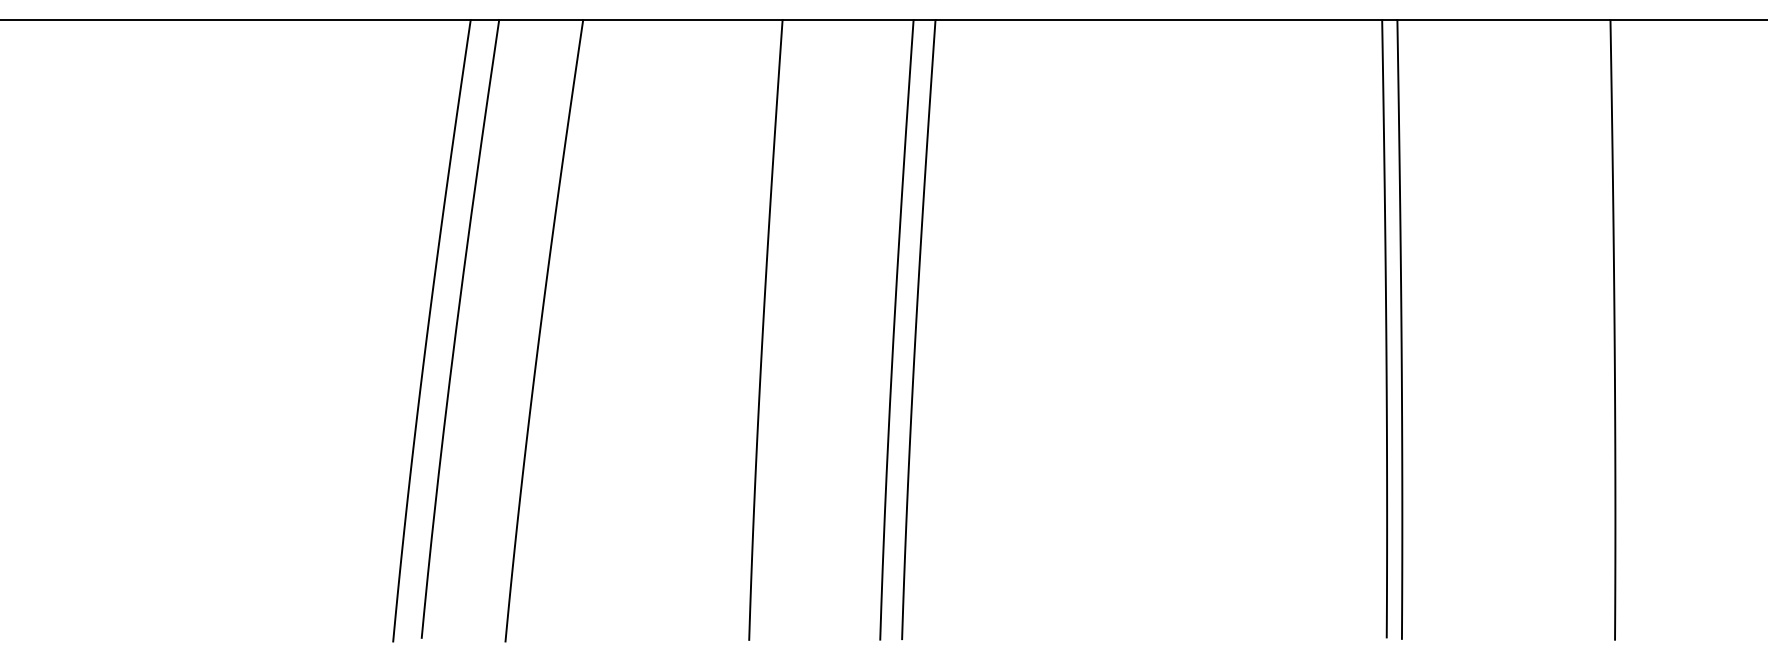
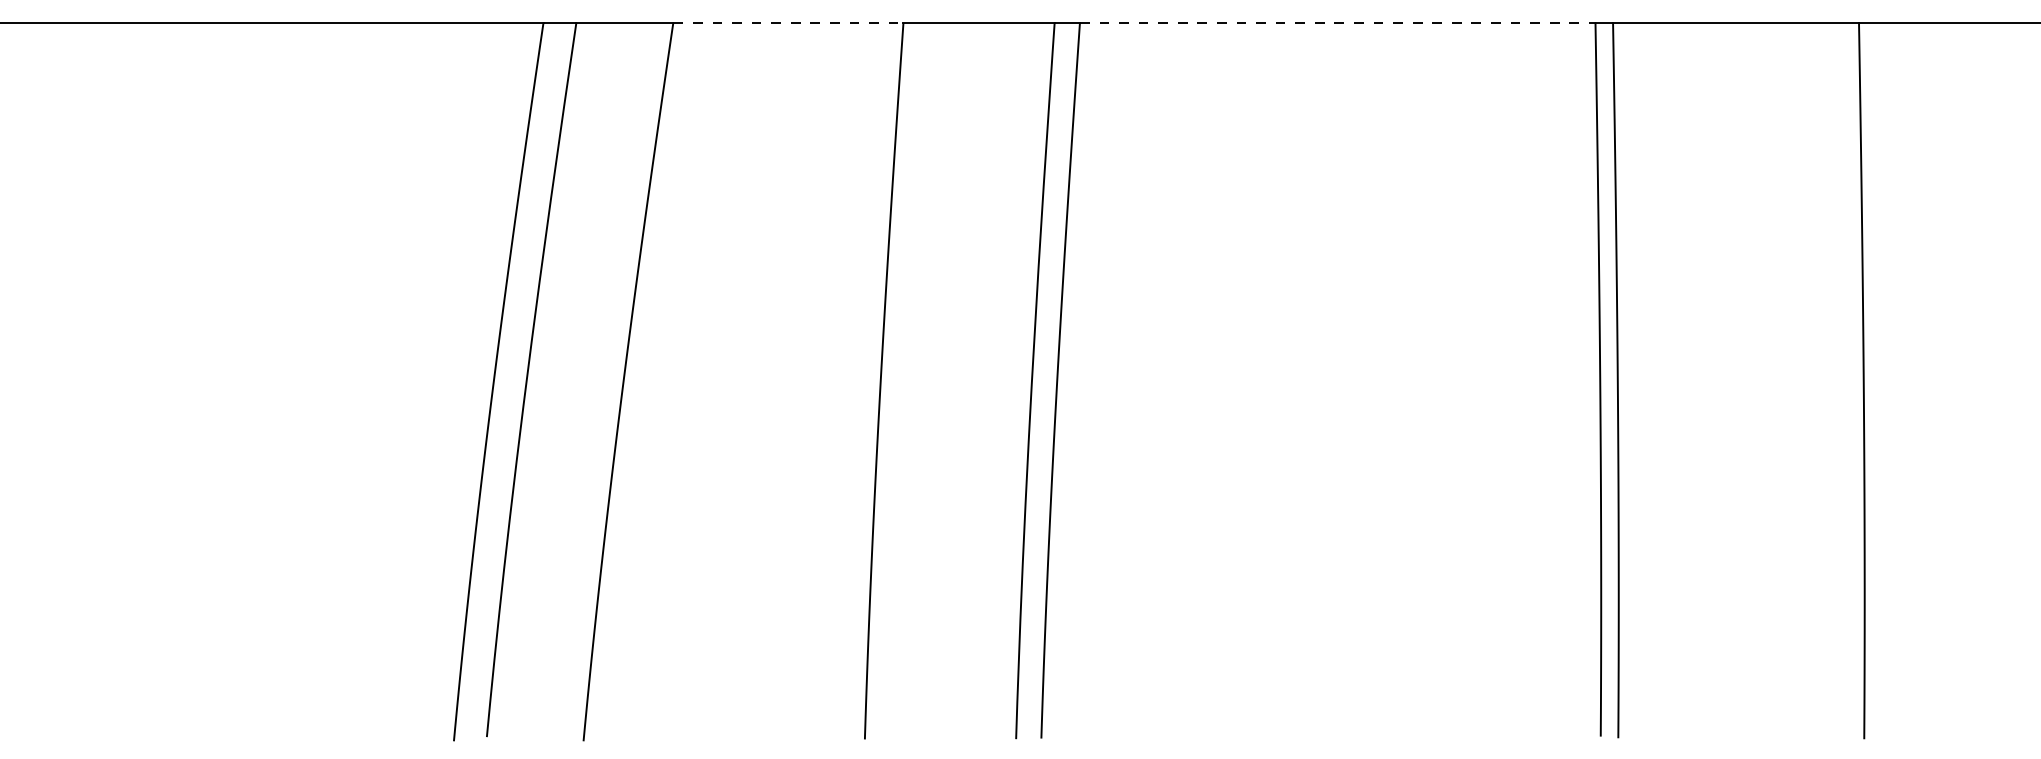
line: (682, 19) -> (787, 22), solid -> dashed
line: (1159, 19) -> (1338, 22), solid -> dashed

